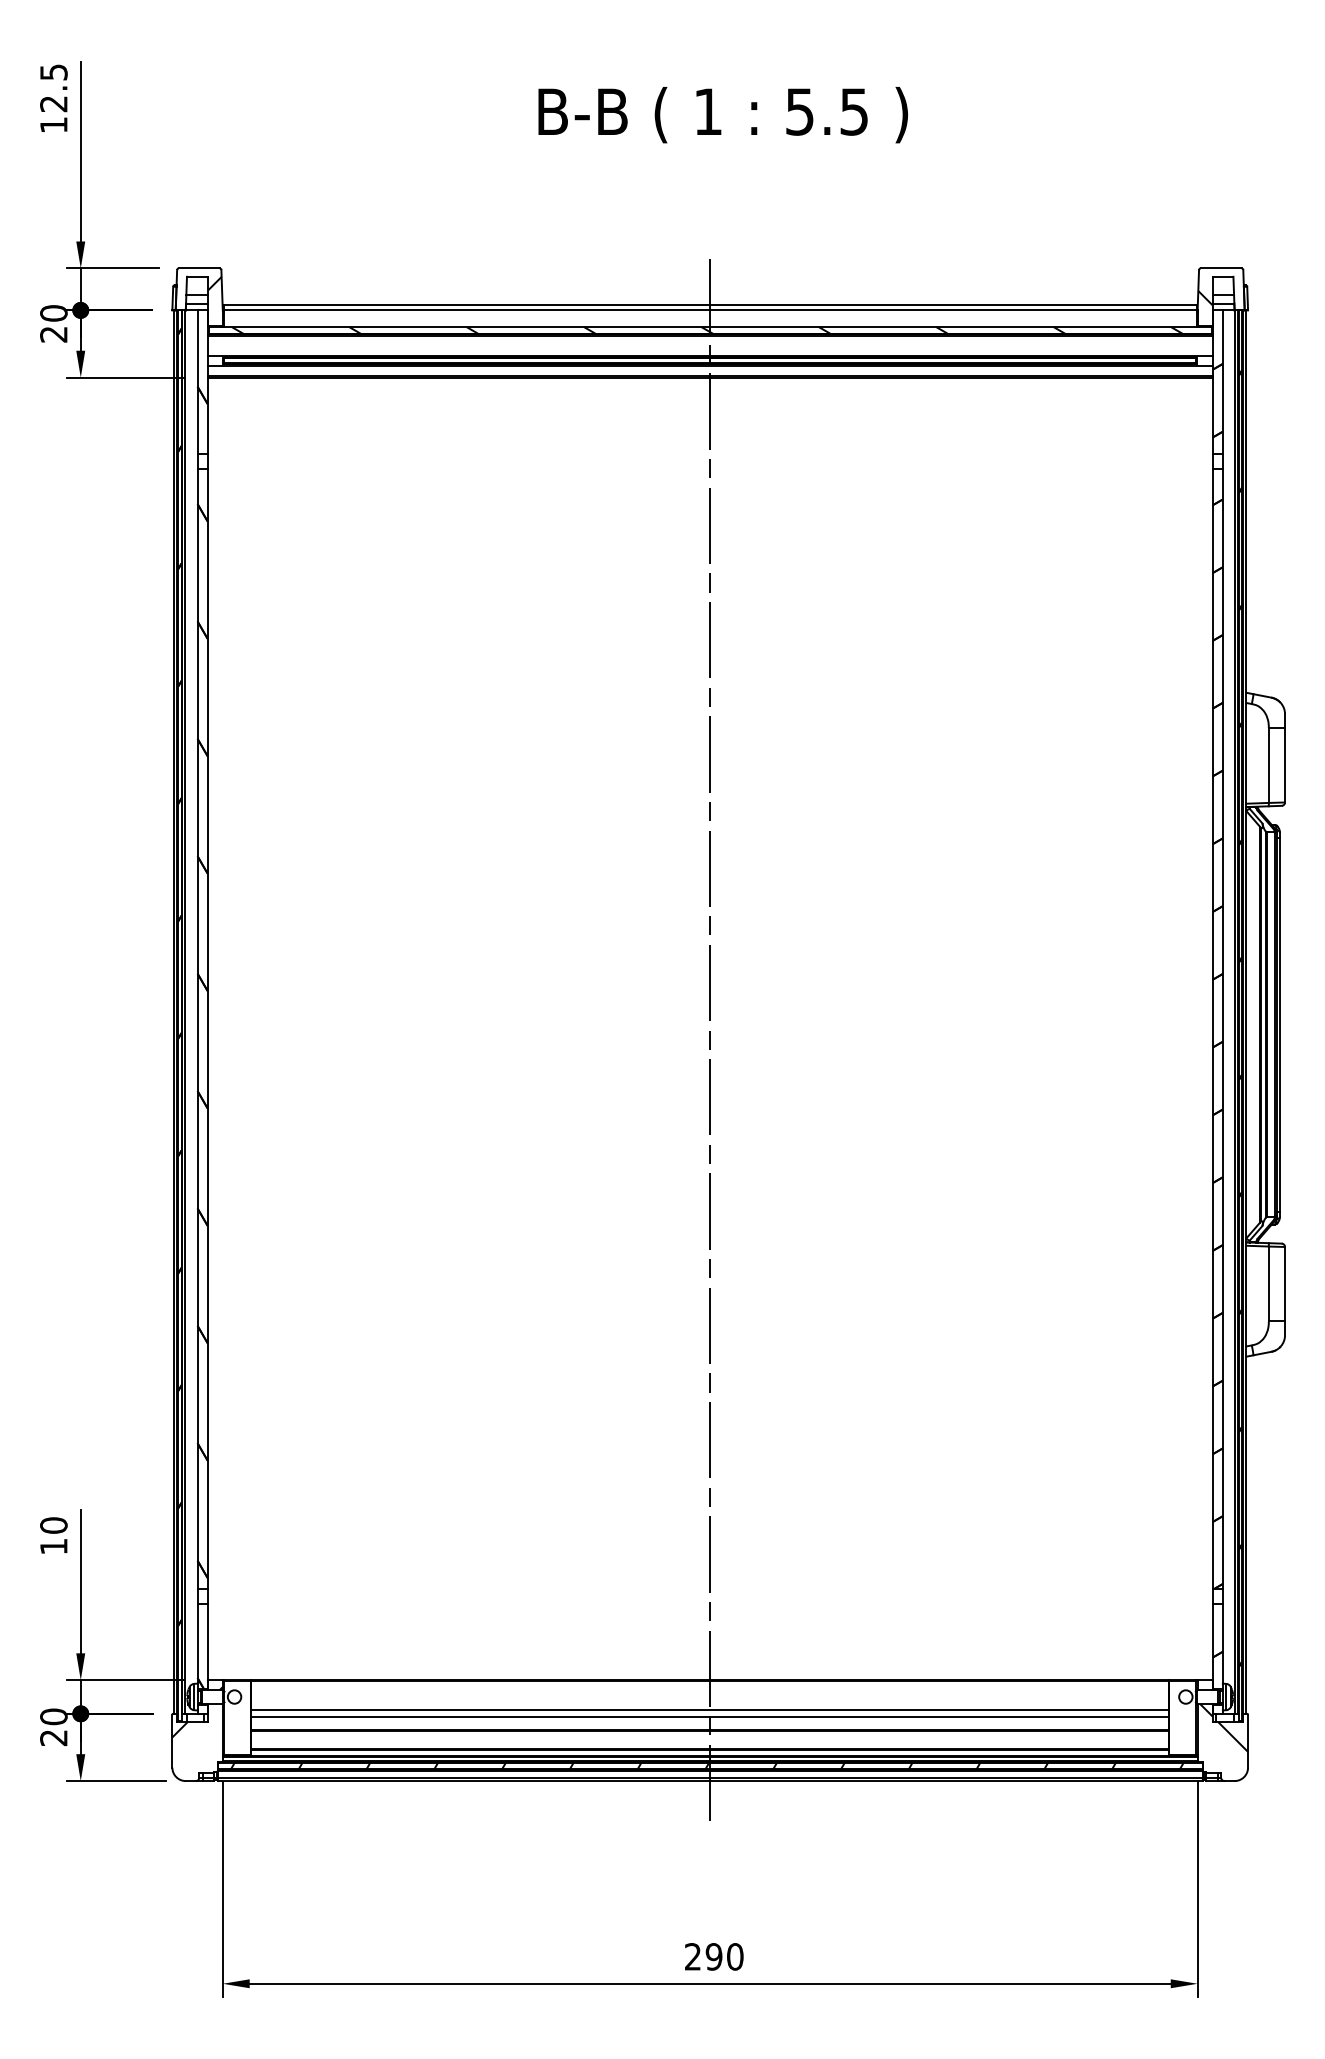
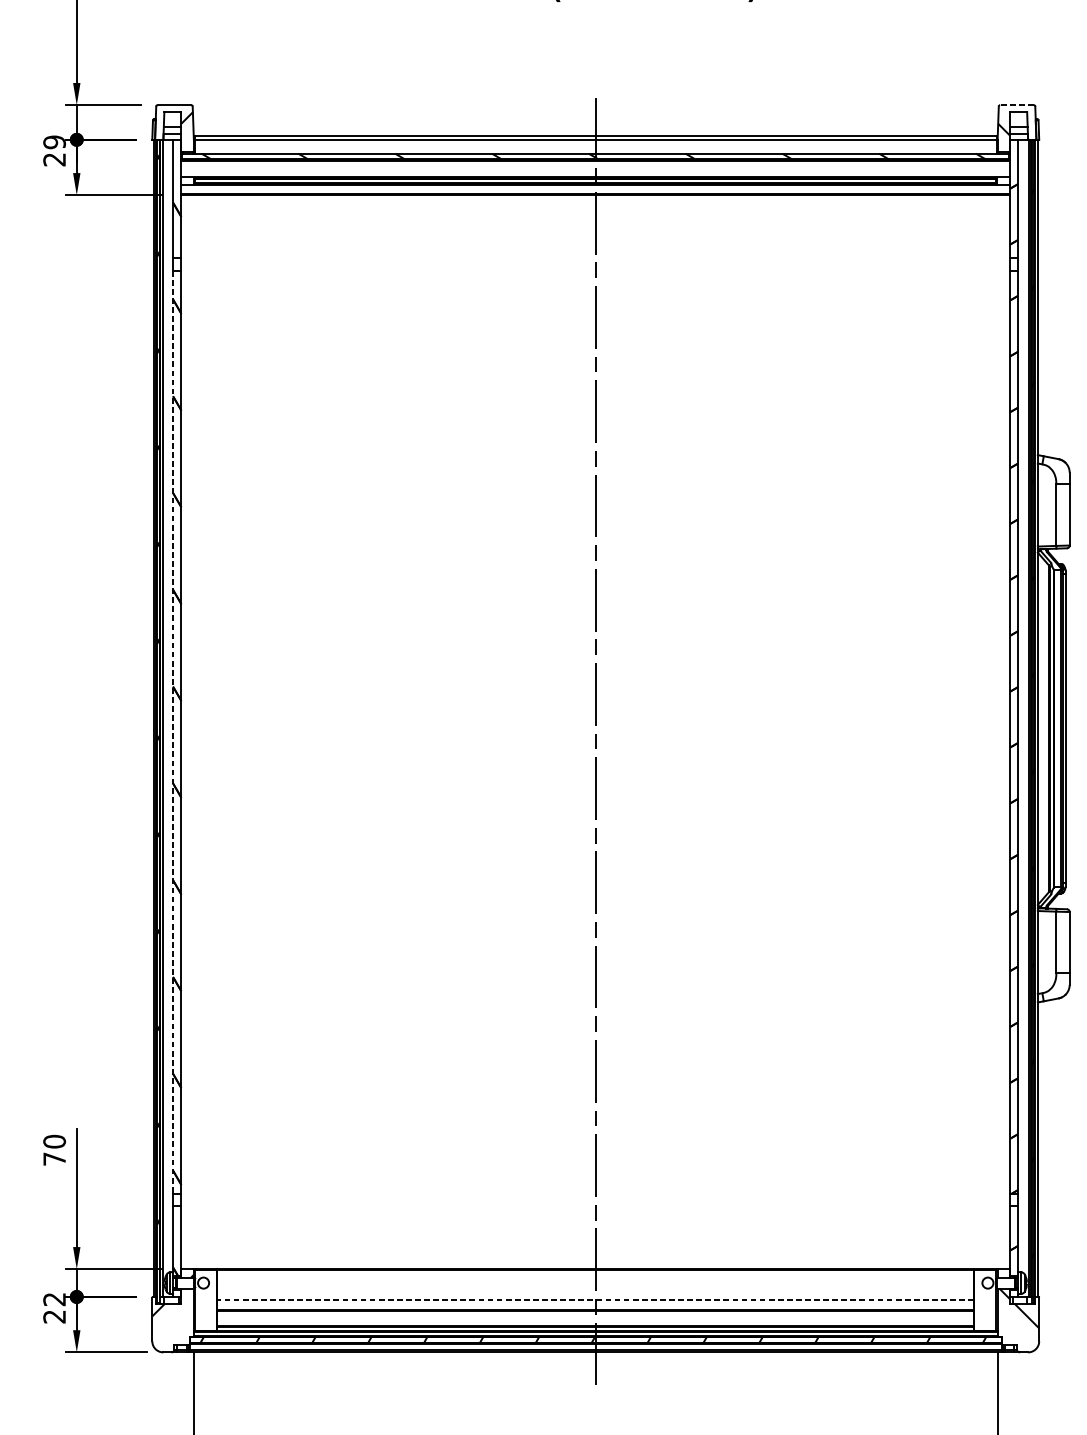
line: (1220, 268) -> (1016, 105), solid -> dashed
text: (53, 313) -> (54, 142), 20 -> 29
line: (197, 1028) -> (173, 731), solid -> dashed
text: (53, 1546) -> (54, 1158), 10 -> 70
line: (710, 1710) -> (595, 1294), removed
text: (53, 1716) -> (54, 1299), 20 -> 22
line: (710, 1717) -> (595, 1299), solid -> dashed

